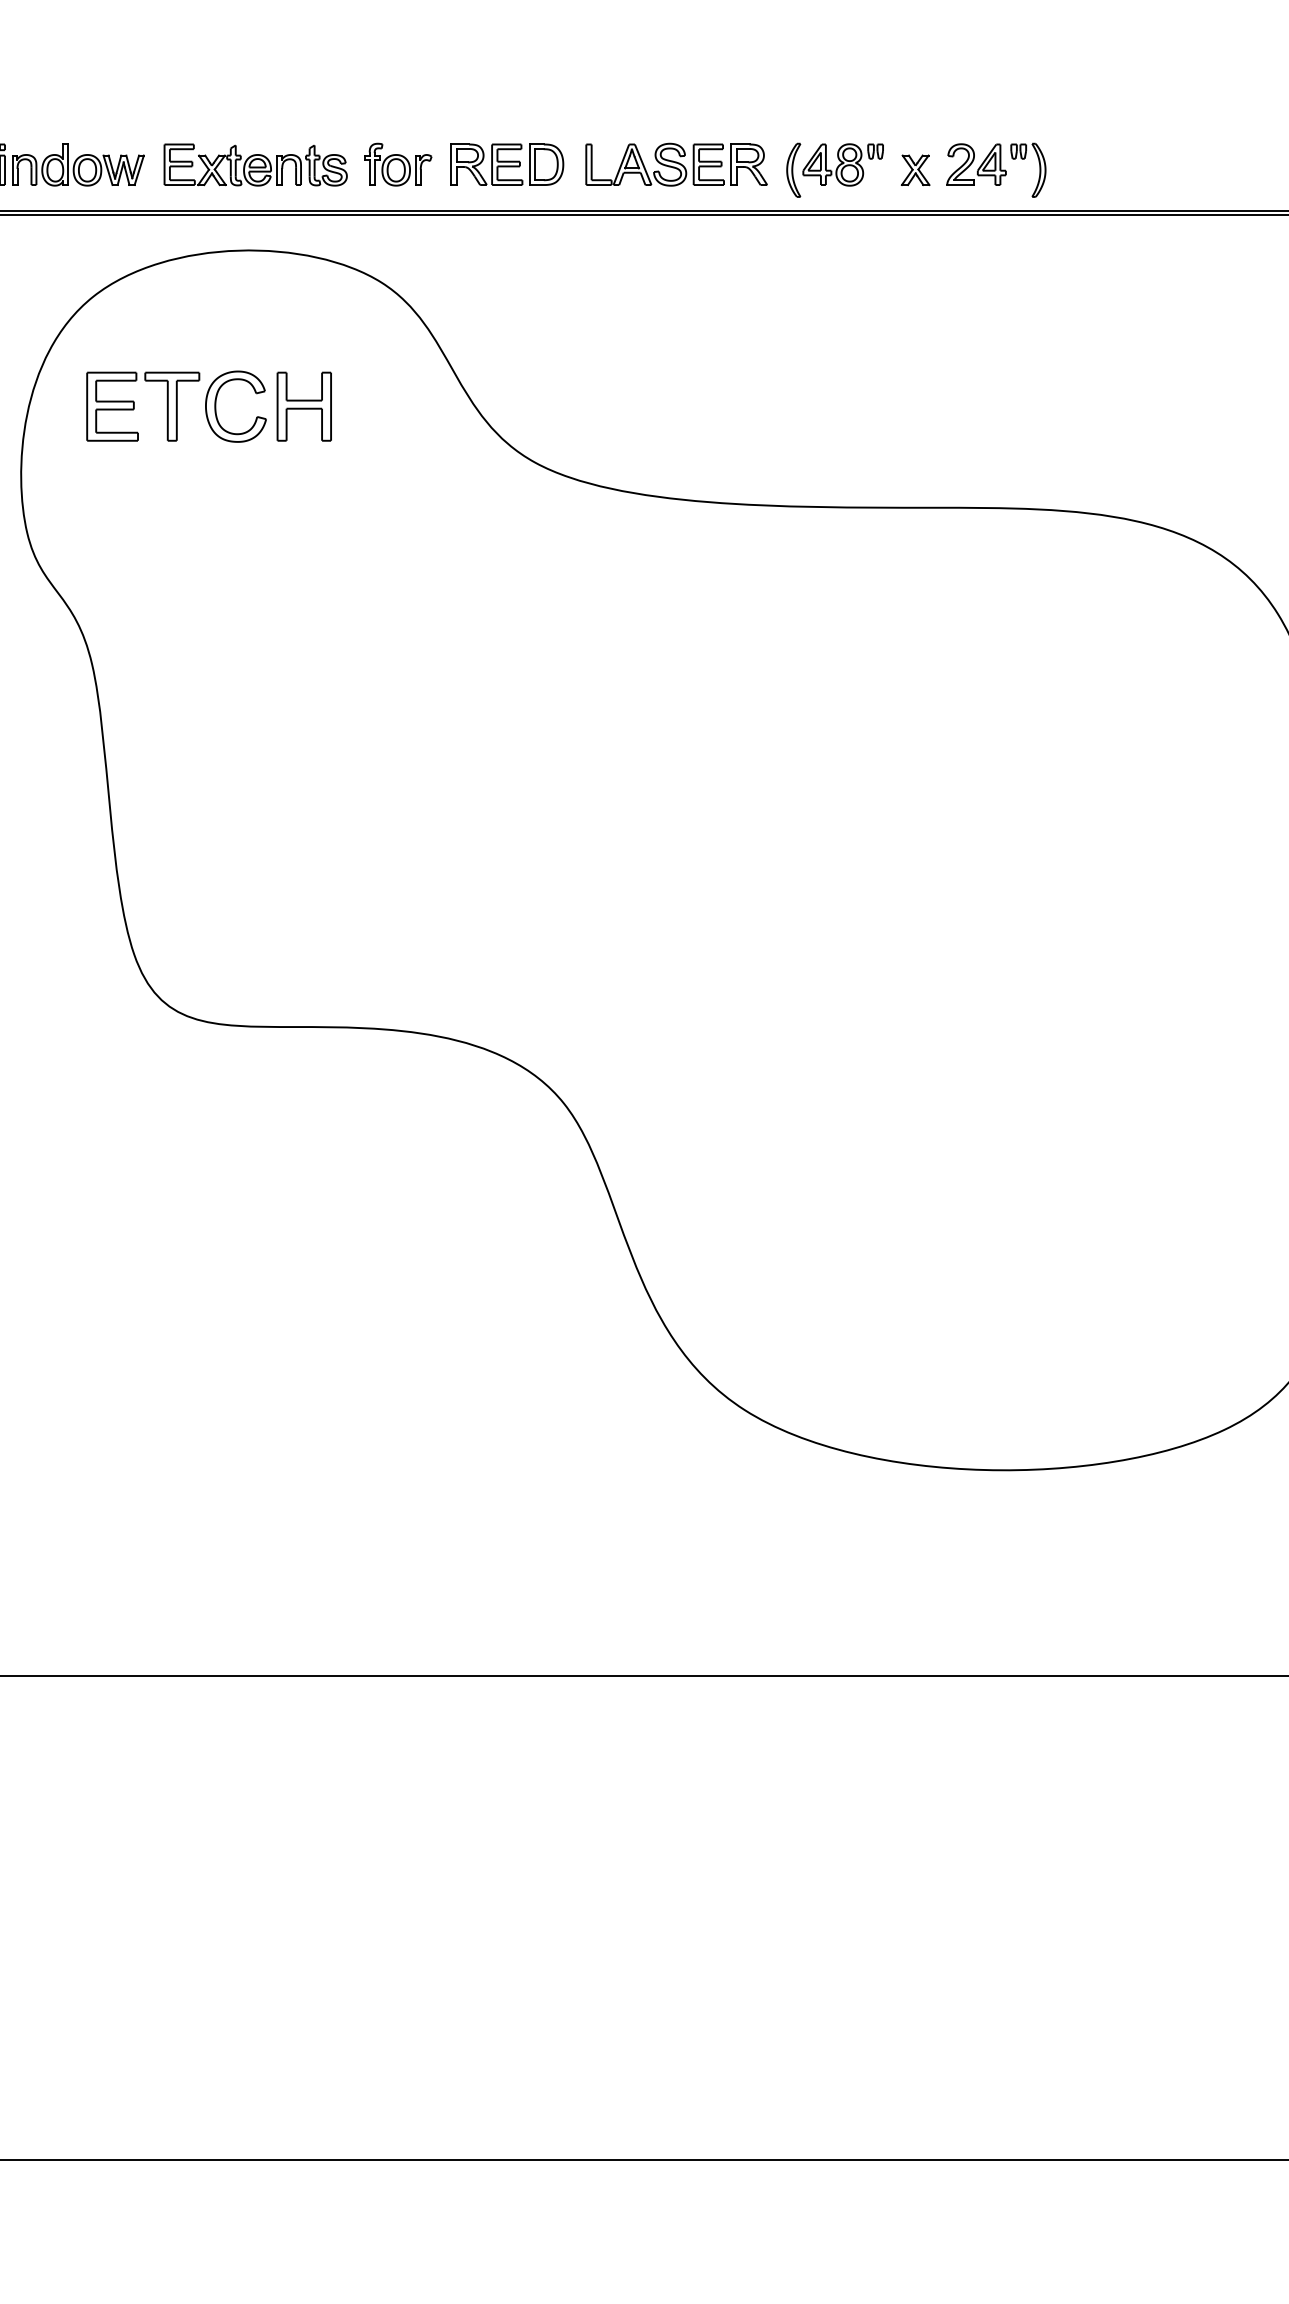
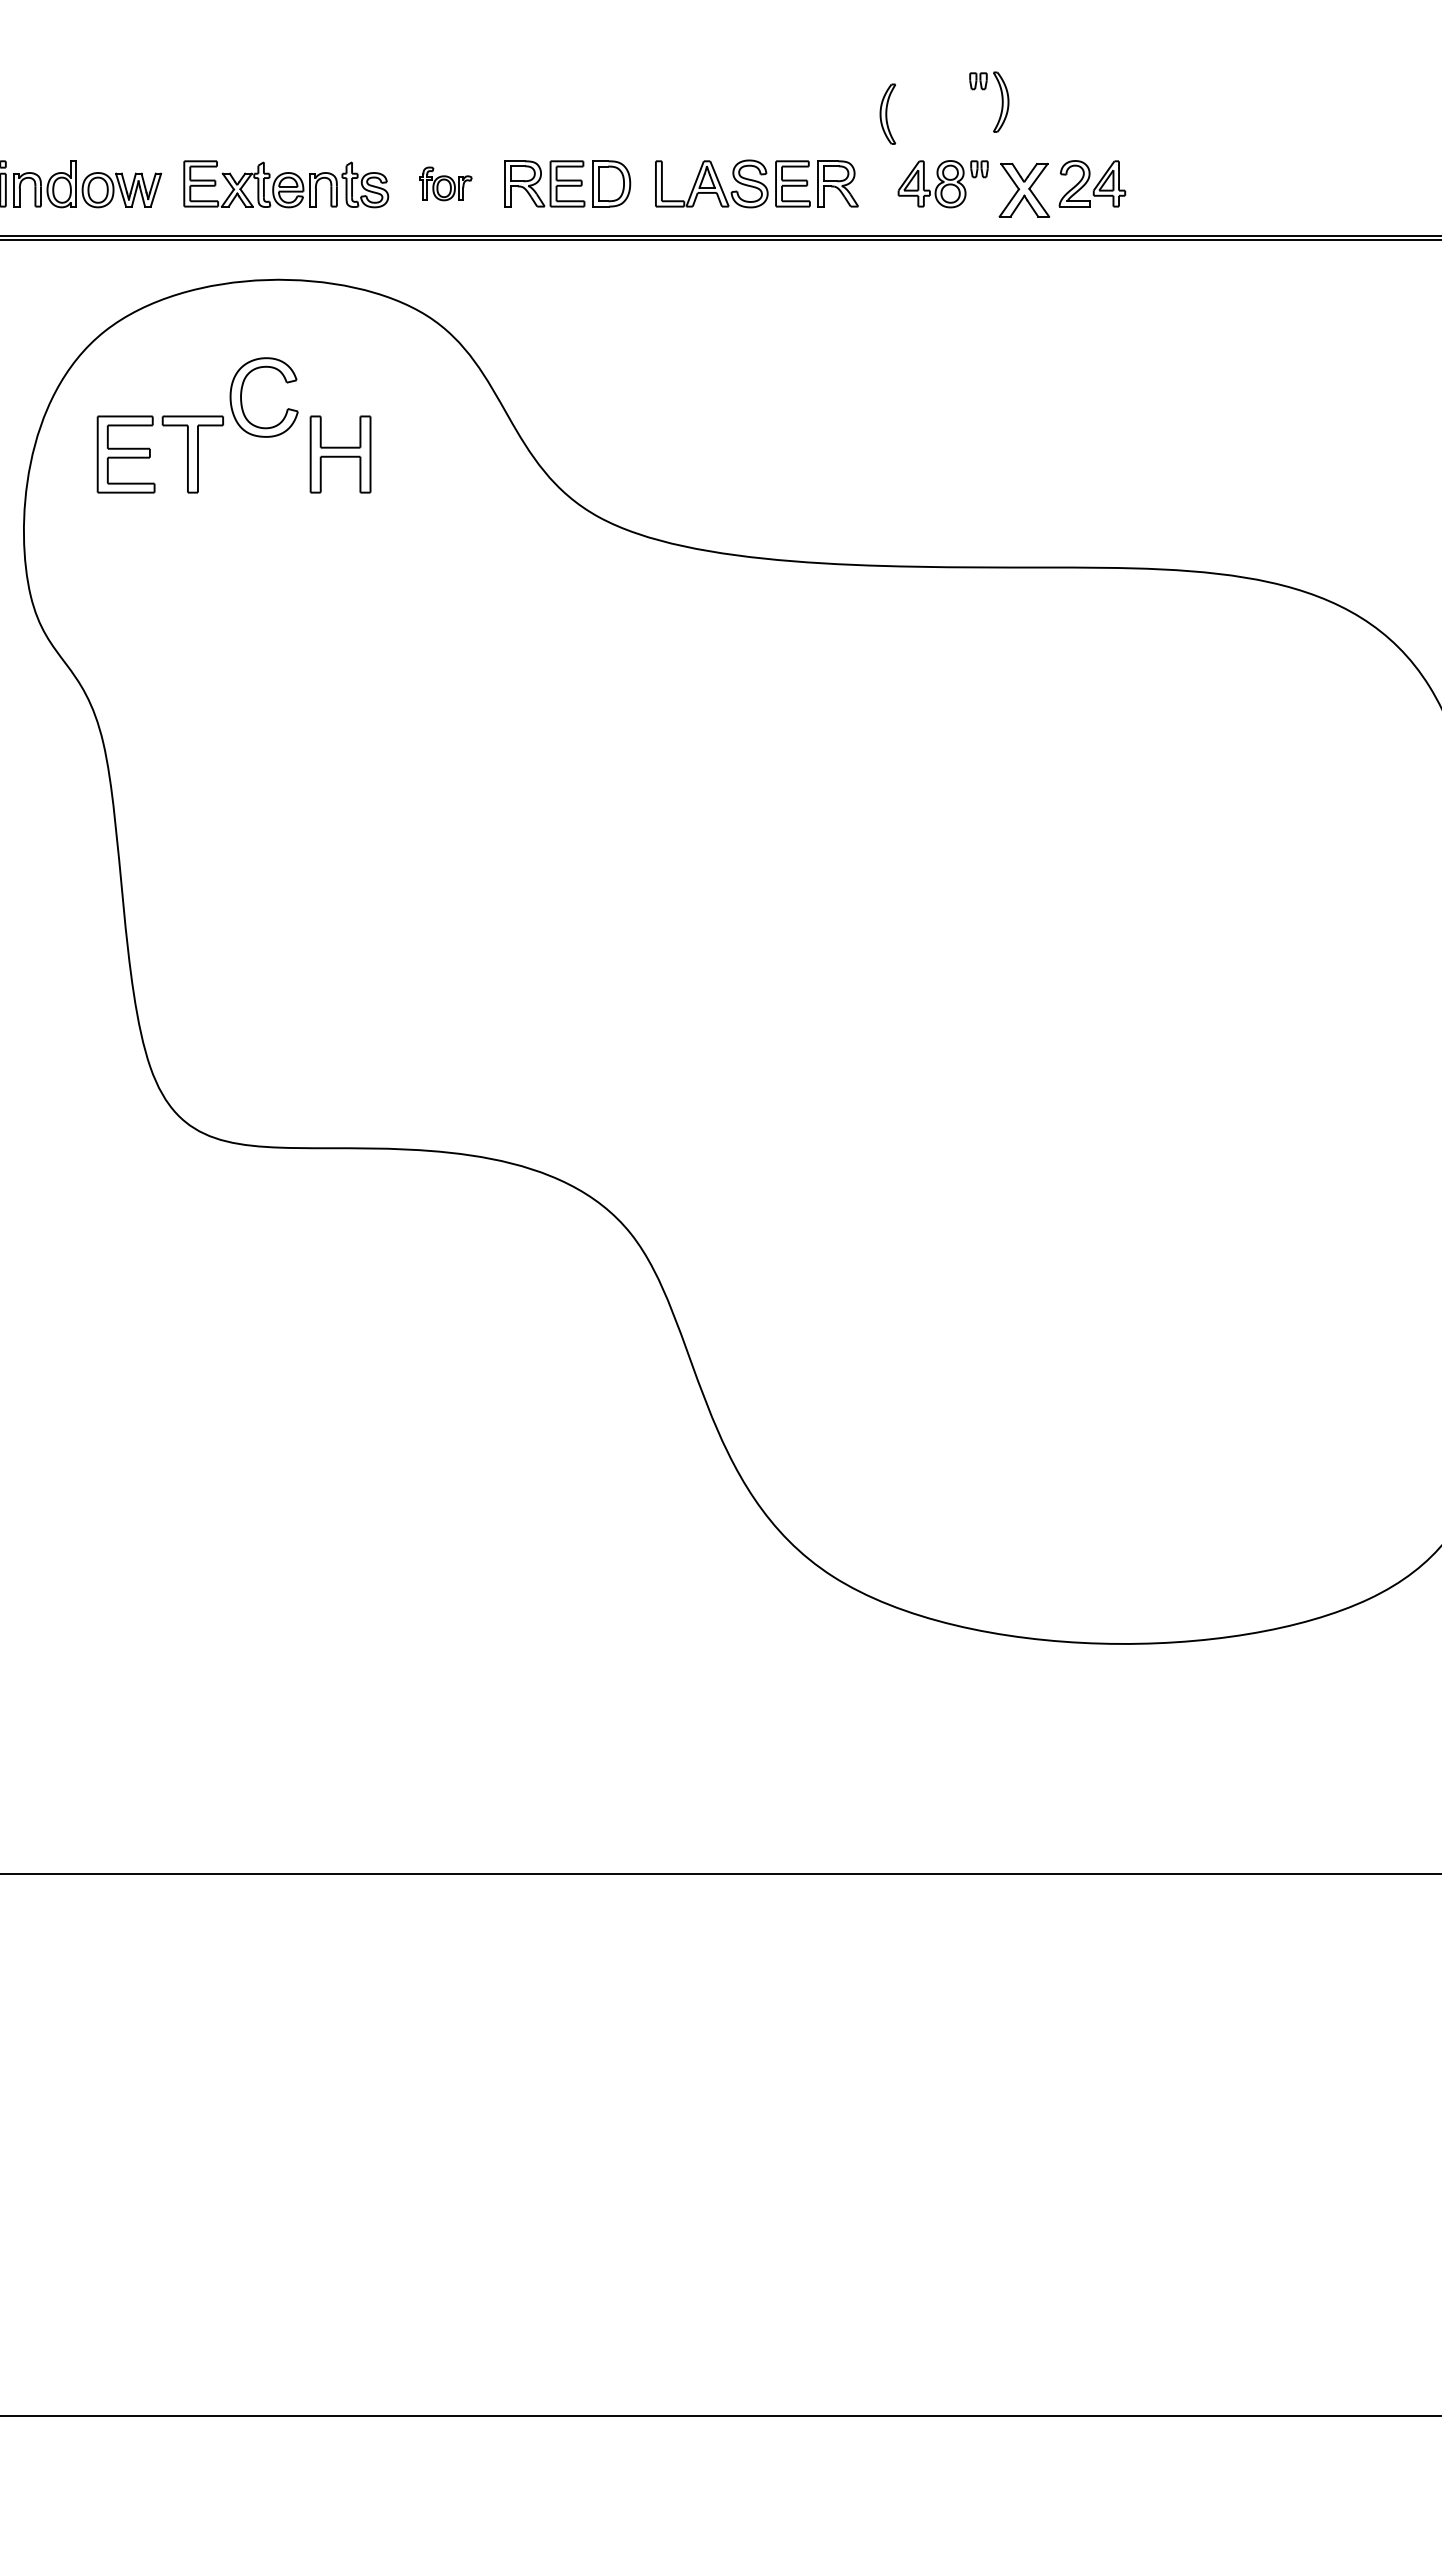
part: (398, 164) -> (445, 183), size x0.7
part: (793, 169) -> (887, 113), moved
part: (914, 169) -> (1023, 189), size x1.6
part: (1039, 169) -> (1001, 101), moved
part: (216, 403) -> (242, 393), moved

